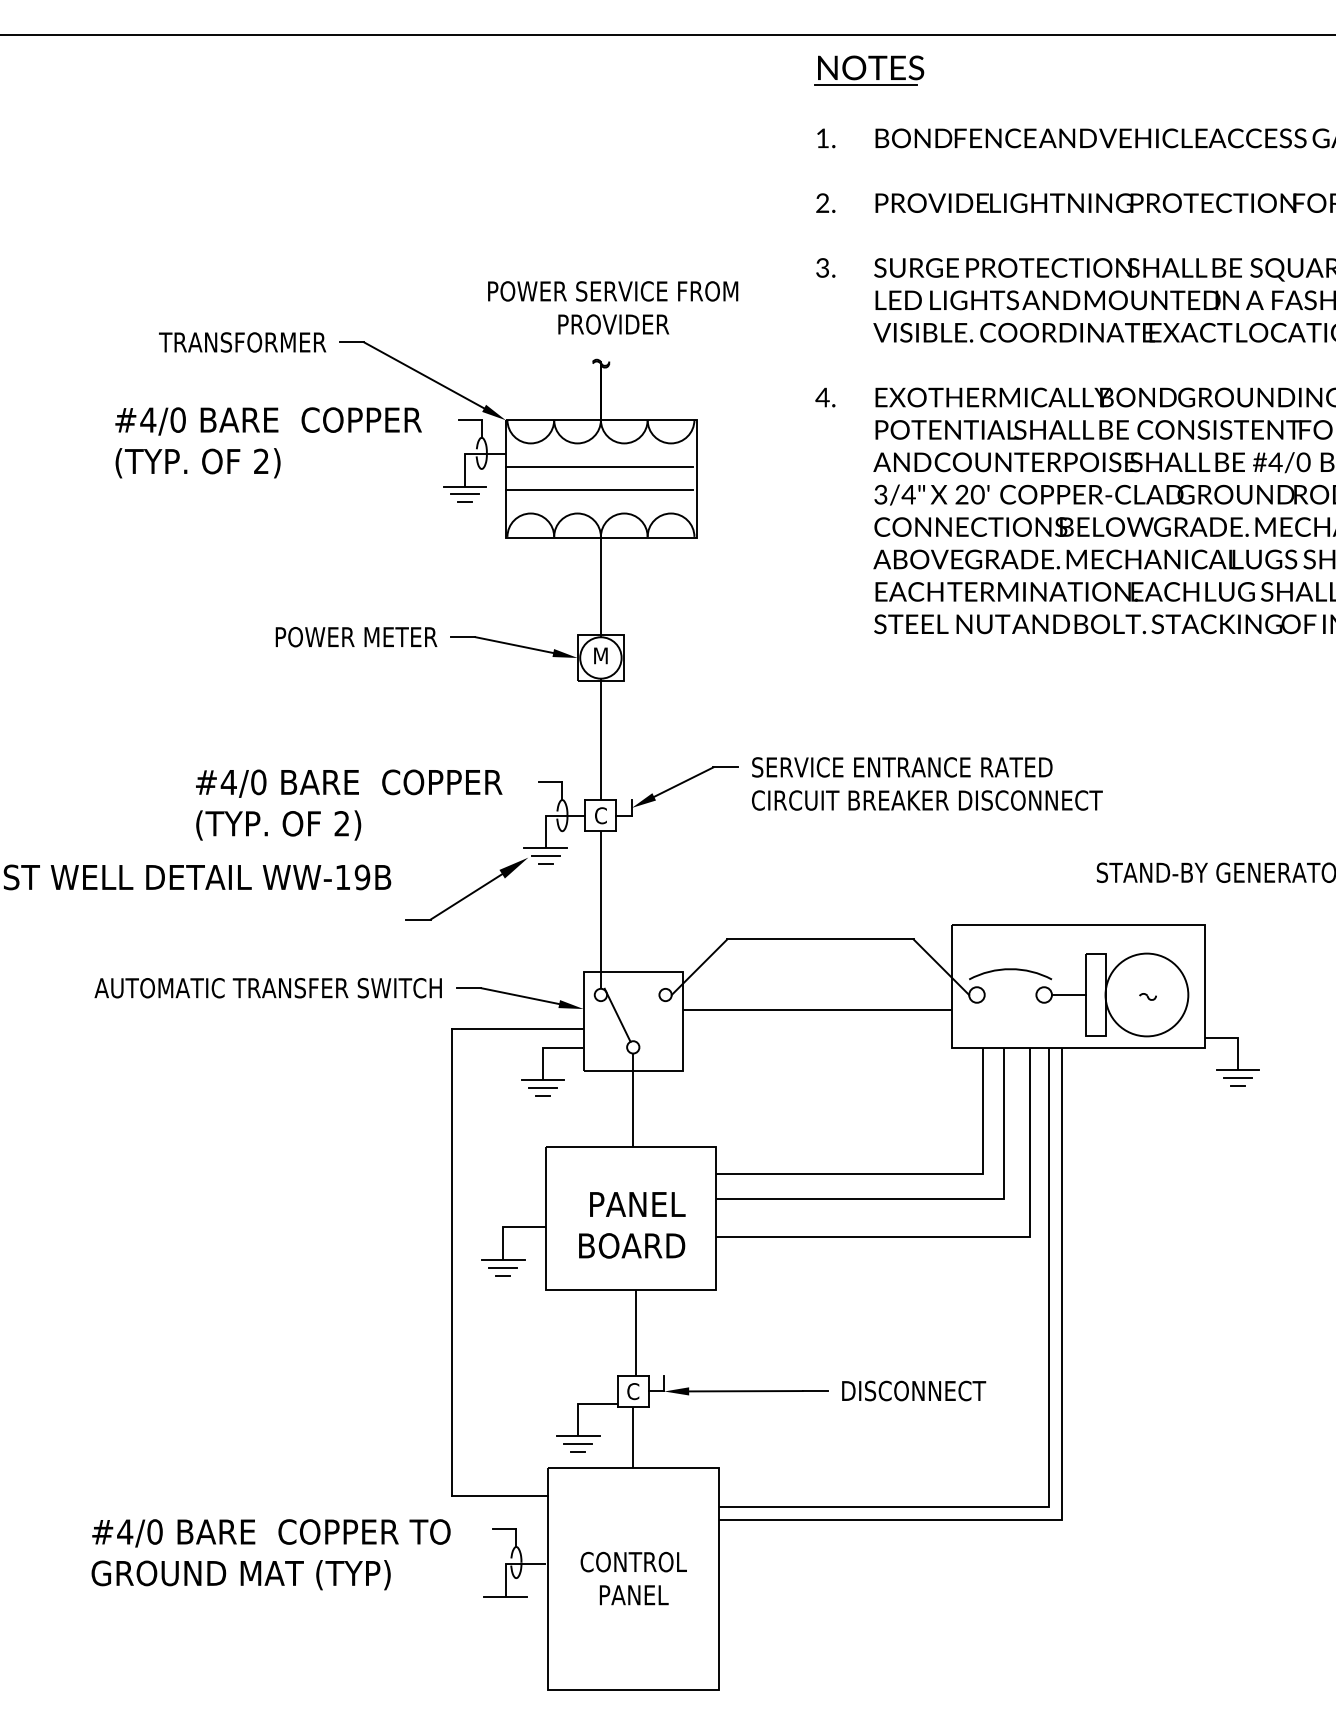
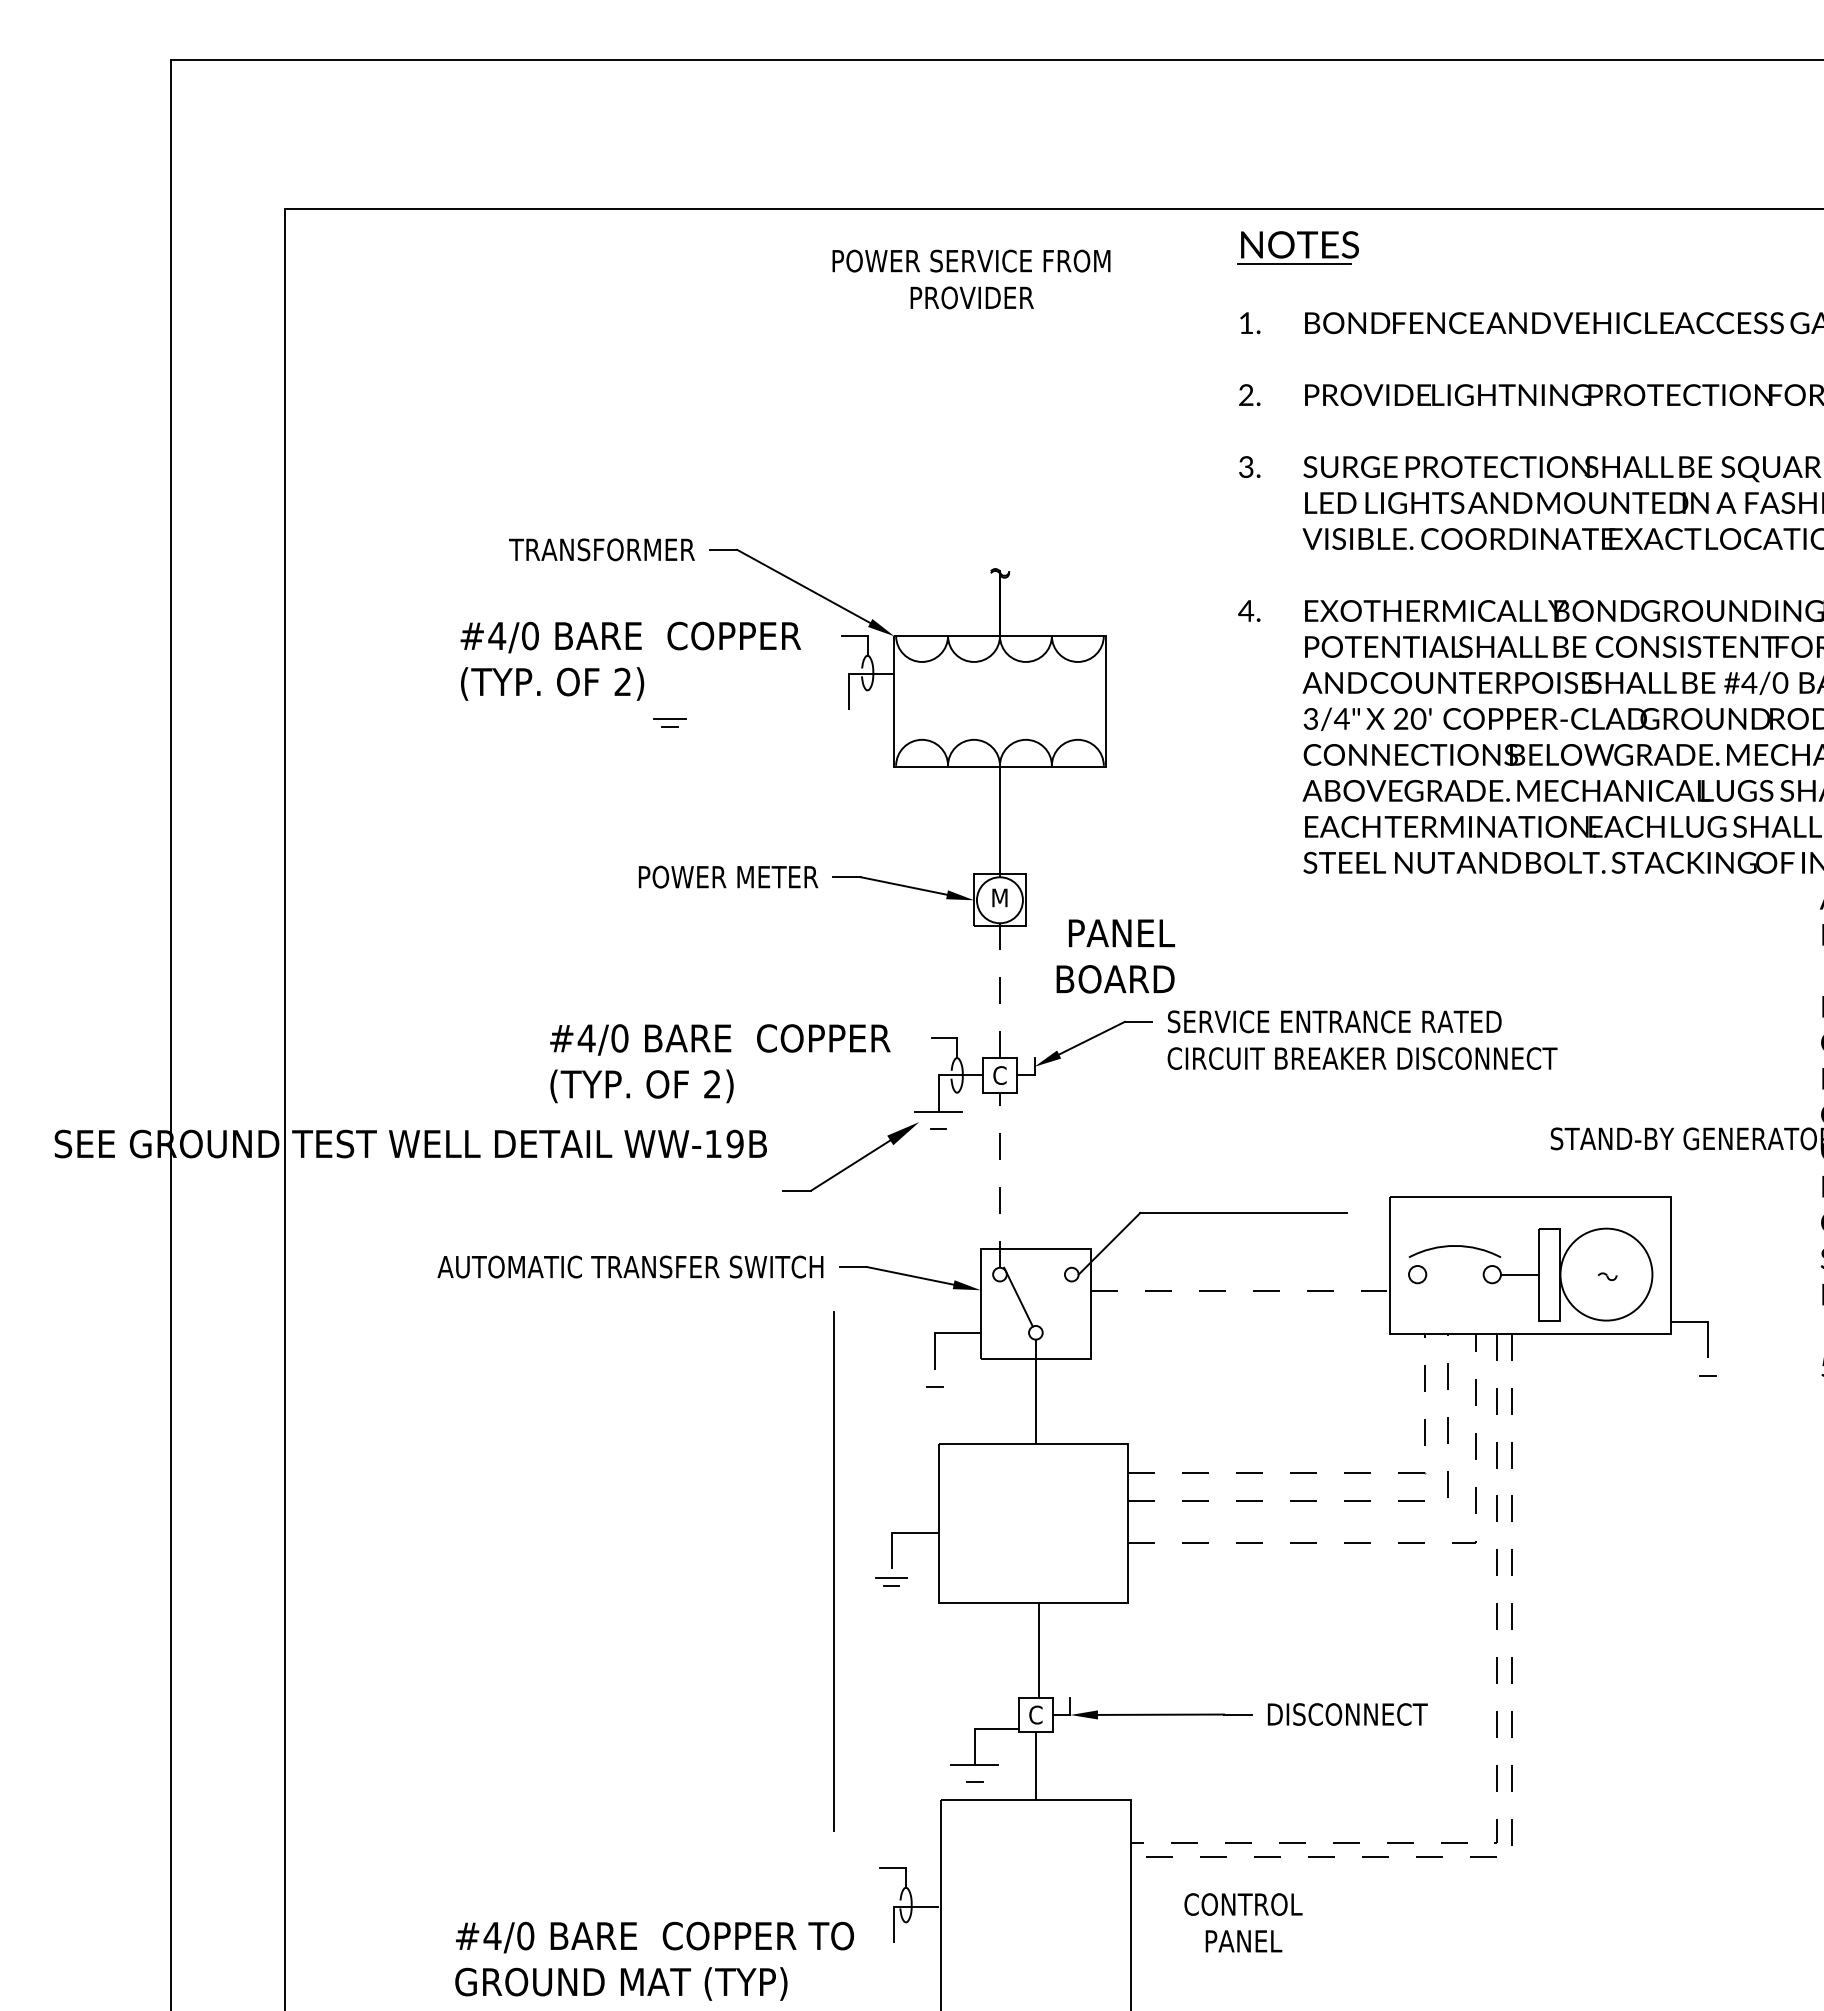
text: (613, 307) -> (971, 279), moved
line: (599, 466) -> (998, 687), removed
line: (464, 486) -> (848, 709), removed
line: (599, 489) -> (998, 713), removed
part: (464, 497) -> (669, 722), moved
line: (600, 740) -> (999, 991), solid -> dashed
line: (545, 856) -> (938, 1120), removed
line: (600, 910) -> (999, 1180), solid -> dashed
line: (940, 966) -> (1377, 1243), removed
line: (817, 1010) -> (1240, 1291), solid -> dashed
line: (517, 1029) -> (907, 1312), removed
line: (1237, 1070) -> (1707, 1358), removed
line: (1237, 1078) -> (1707, 1367), removed
line: (541, 1080) -> (934, 1369), removed
line: (542, 1088) -> (935, 1378), removed
line: (912, 1174) -> (1346, 1473), solid -> dashed
line: (937, 1199) -> (1373, 1501), solid -> dashed
text: (632, 1225) -> (1115, 956), moved
line: (968, 1237) -> (1408, 1543), solid -> dashed
line: (503, 1259) -> (891, 1568), removed
line: (1048, 1442) -> (1497, 1771), solid -> dashed
line: (577, 1444) -> (974, 1773), removed
line: (1061, 1456) -> (1511, 1787), solid -> dashed
line: (499, 1495) -> (887, 1830), removed
text: (270, 1553) -> (654, 1960), moved
text: (633, 1578) -> (1243, 1922), moved
line: (505, 1597) -> (893, 1943), removed

